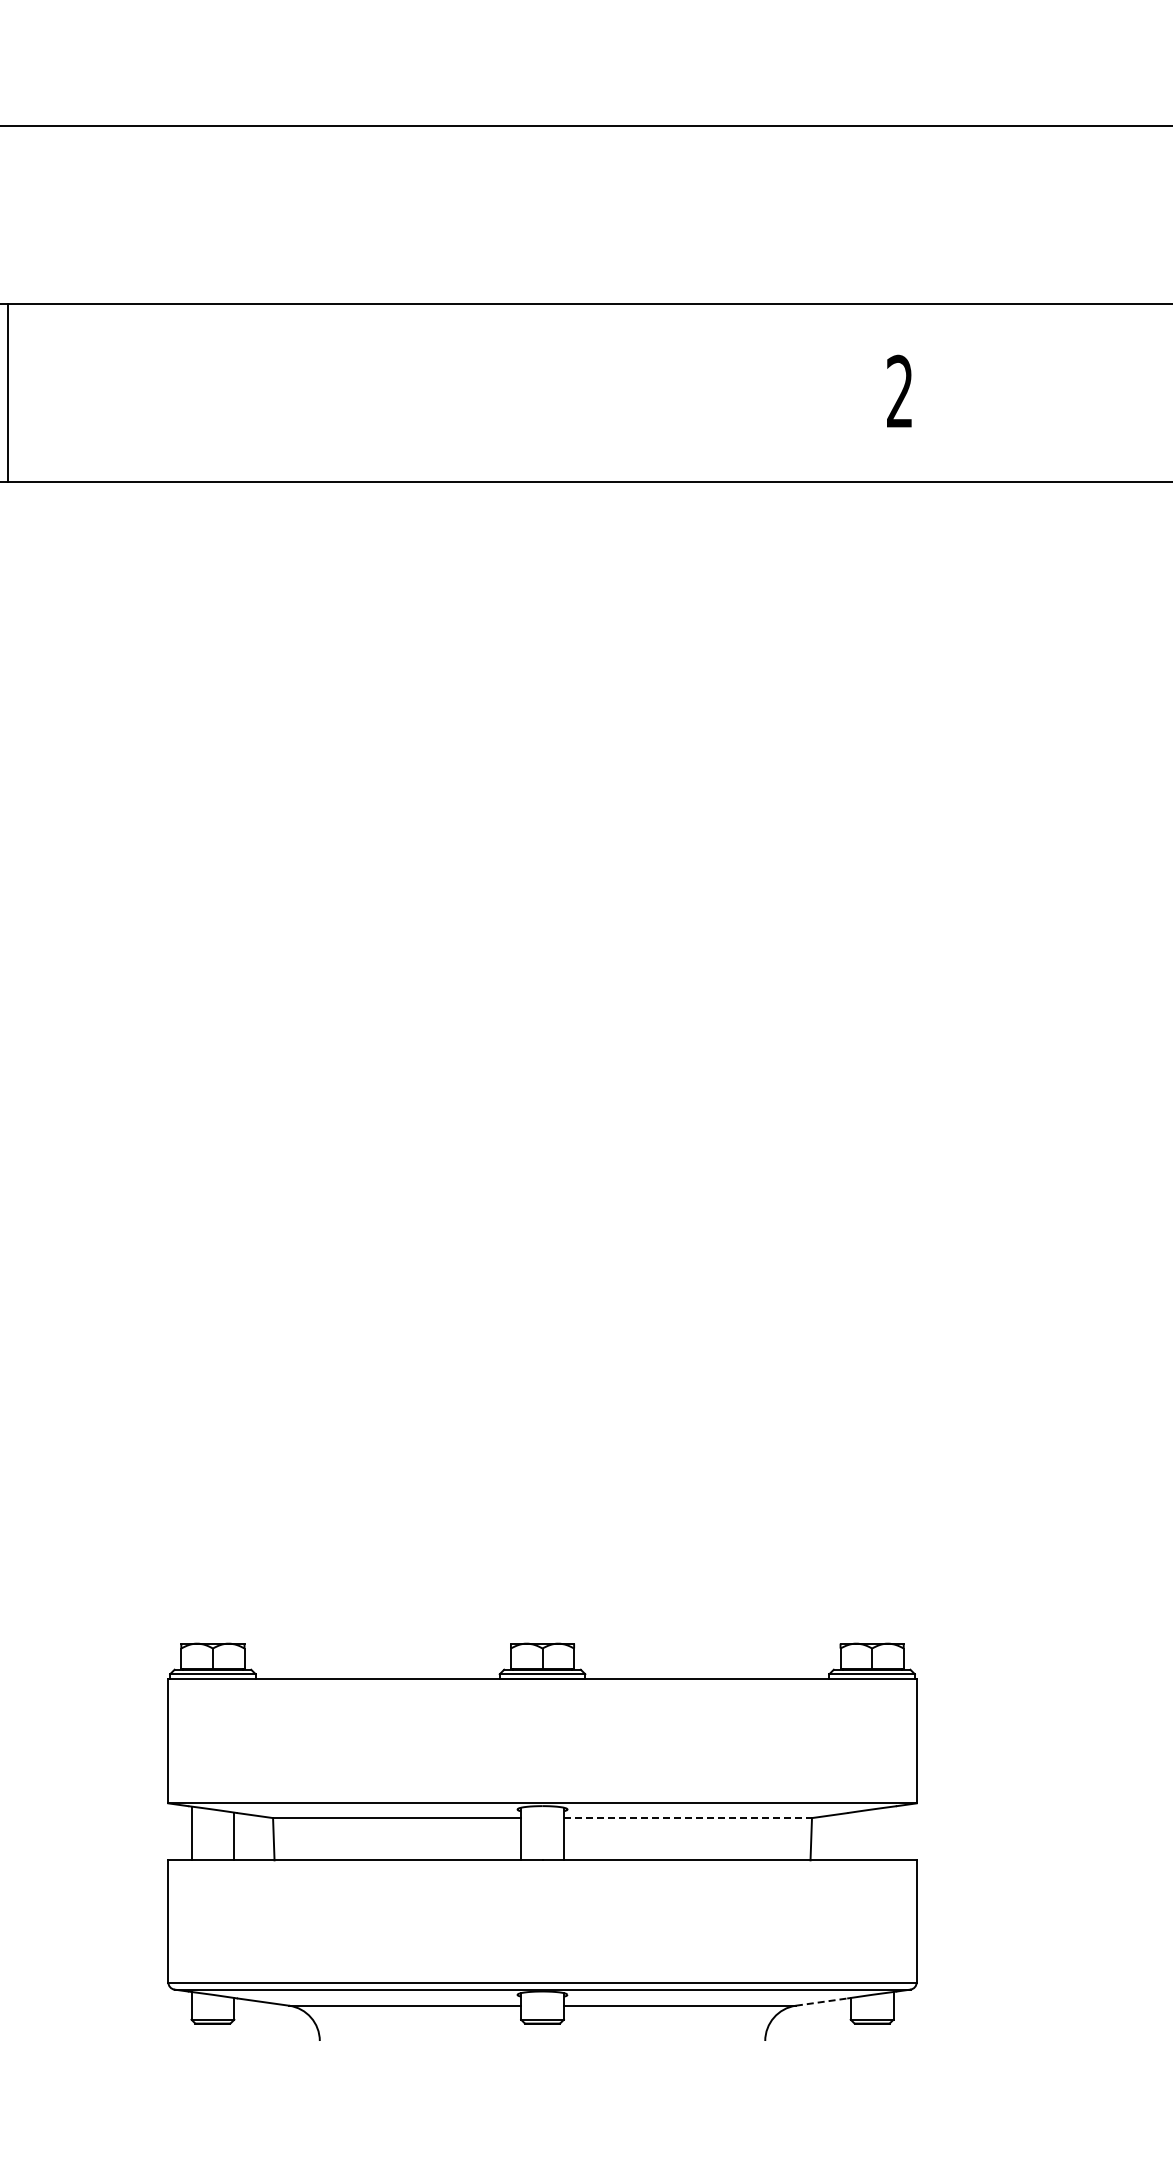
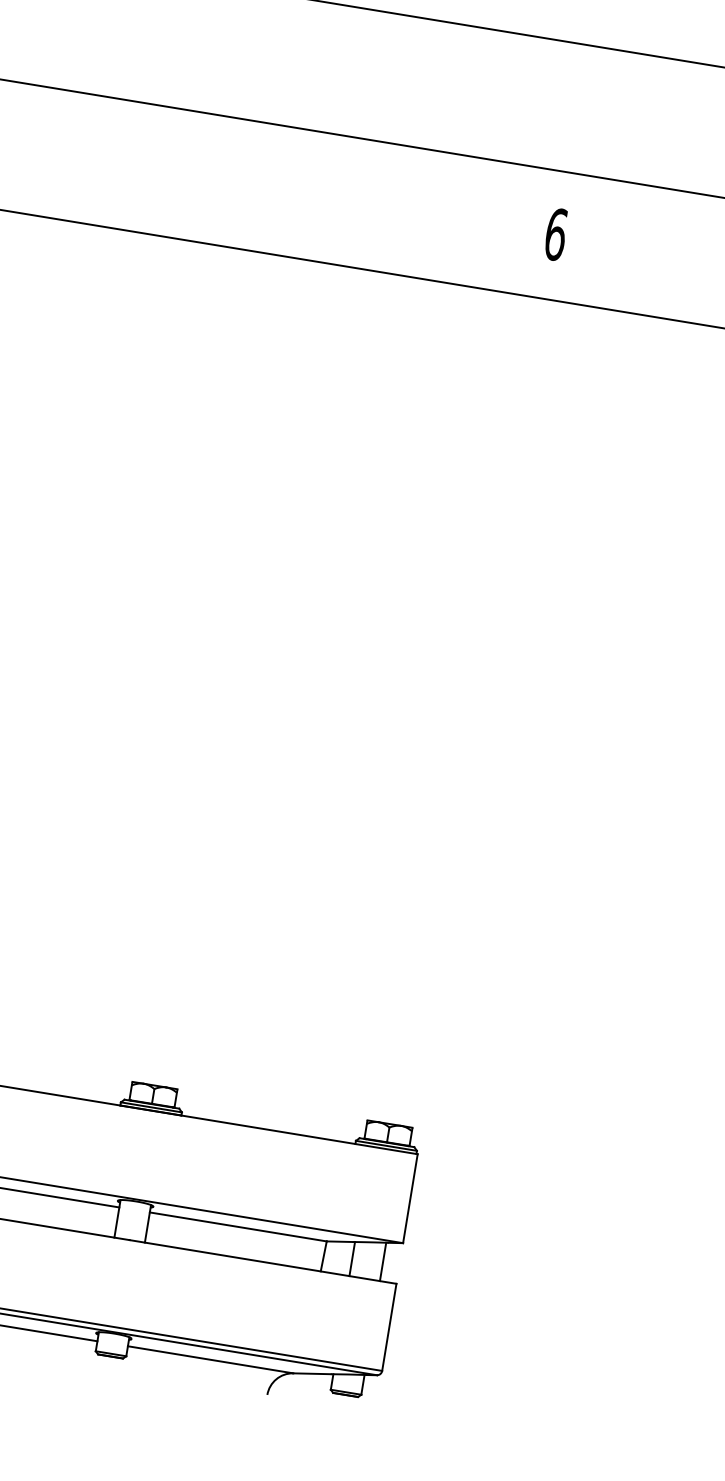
text: (899, 391) -> (555, 234), 2 -> 6
line: (688, 1818) -> (238, 1227), dashed -> solid
line: (893, 1833) -> (383, 1261), added
line: (850, 1836) -> (352, 1259), added
line: (821, 2002) -> (312, 1374), dashed -> solid

